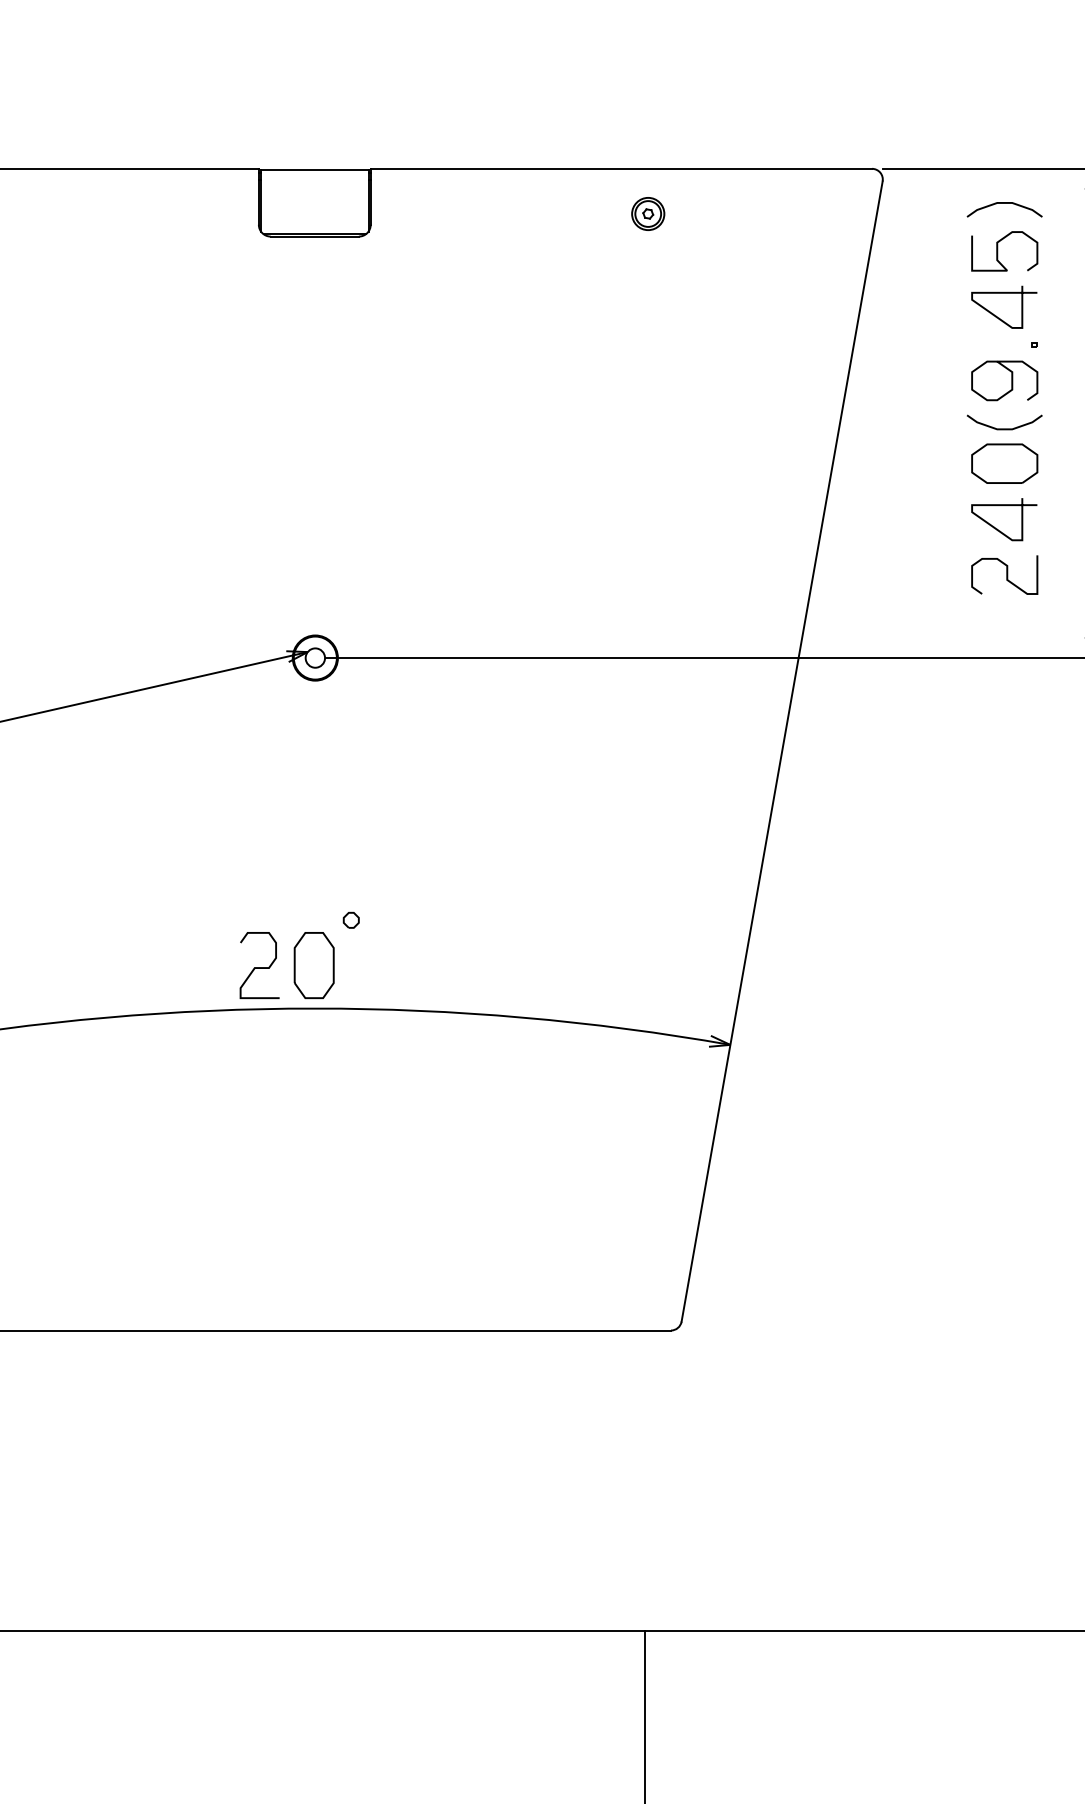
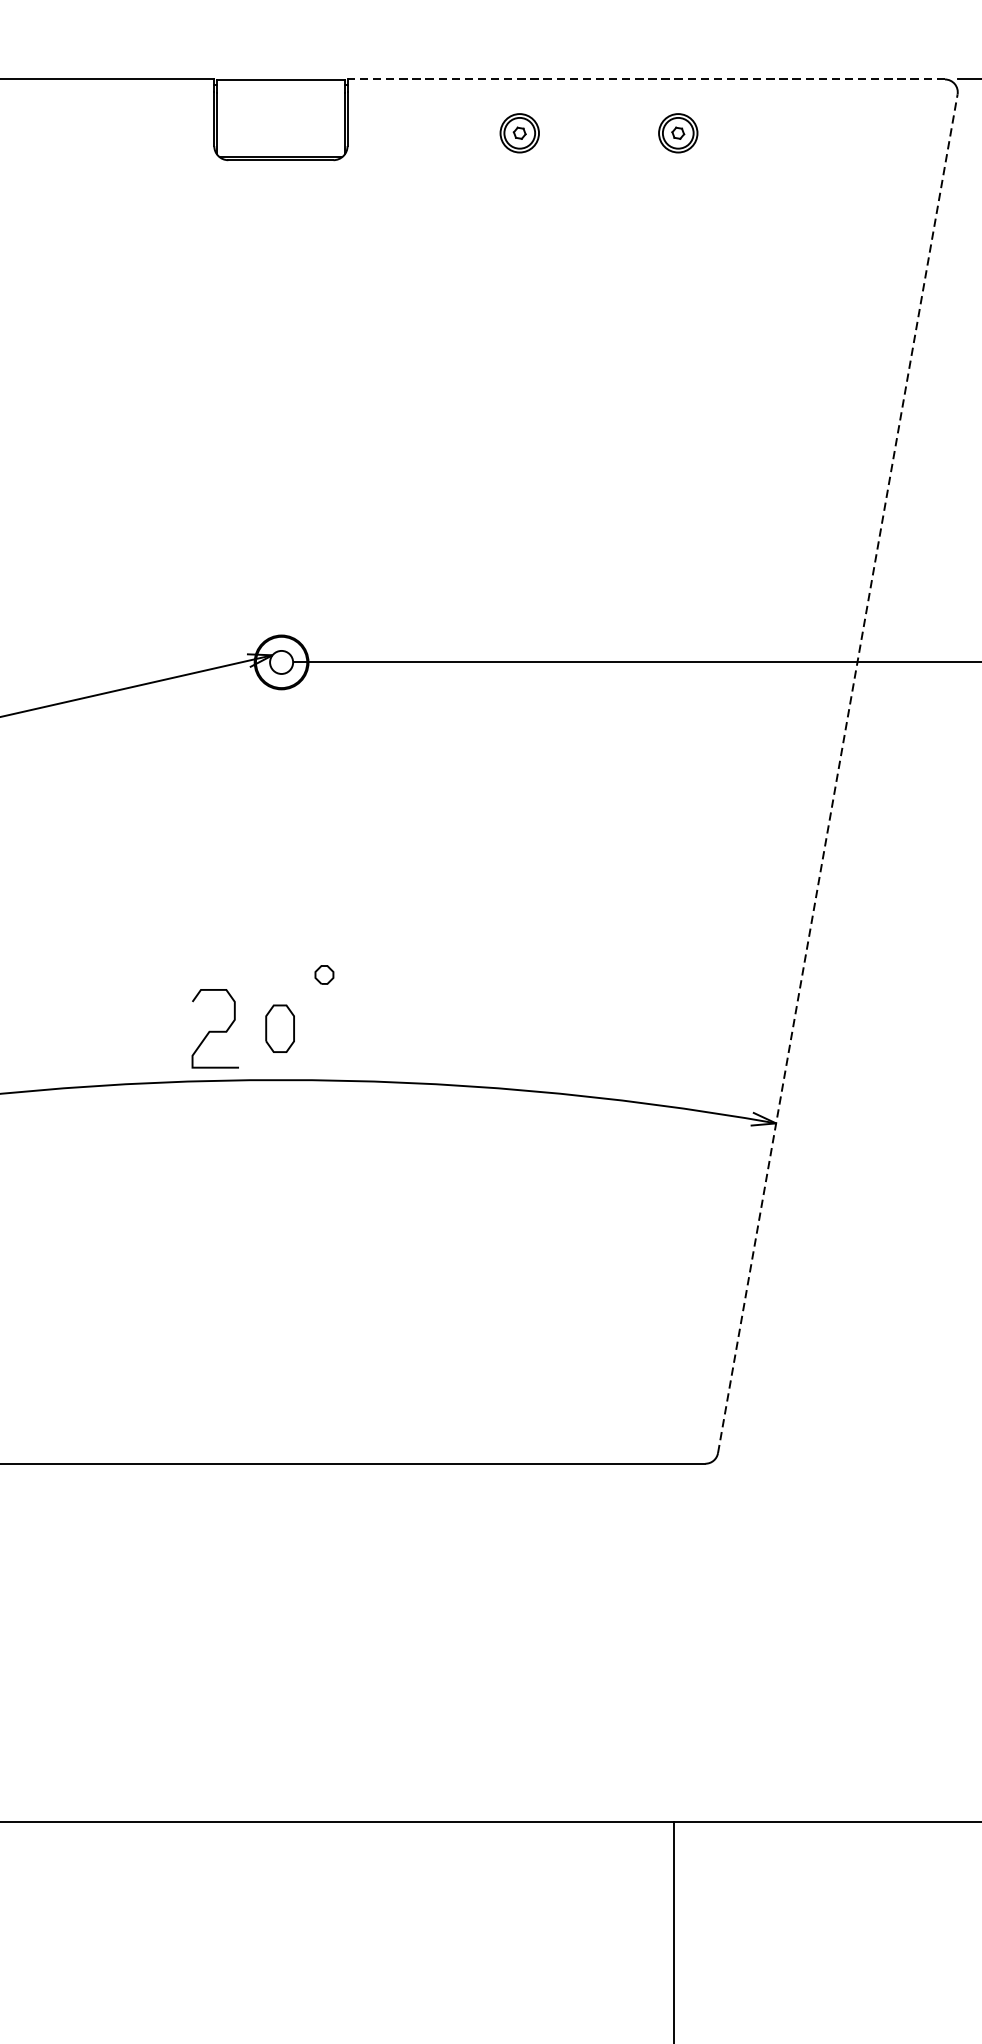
line: (621, 168) -> (646, 79), solid -> dashed
part: (515, 213) -> (520, 132), added
line: (782, 751) -> (838, 773), solid -> dashed
part: (313, 965) -> (279, 1028), size x0.6

